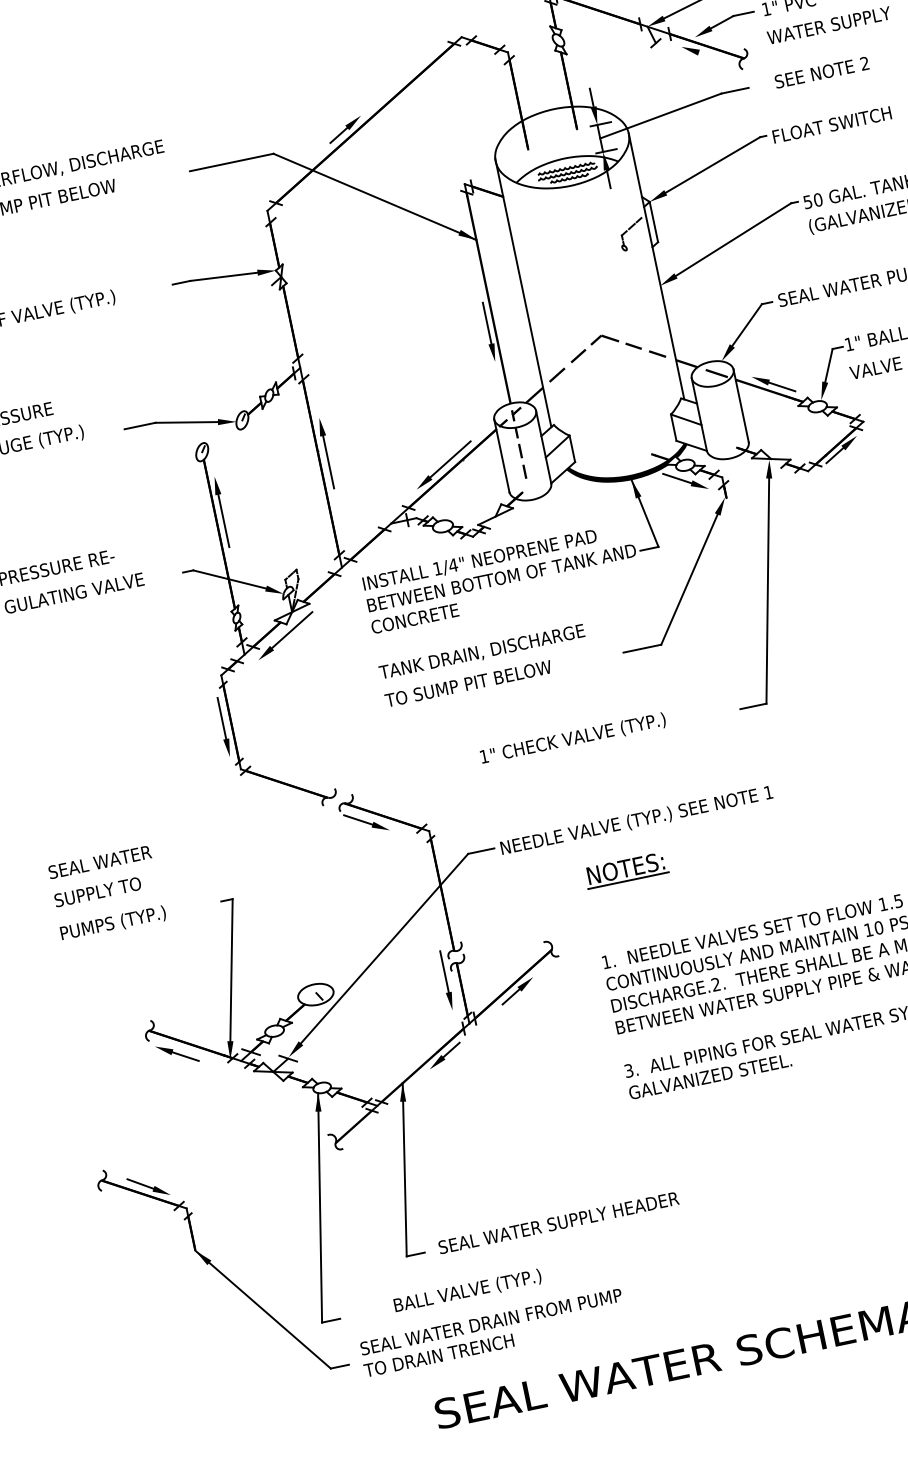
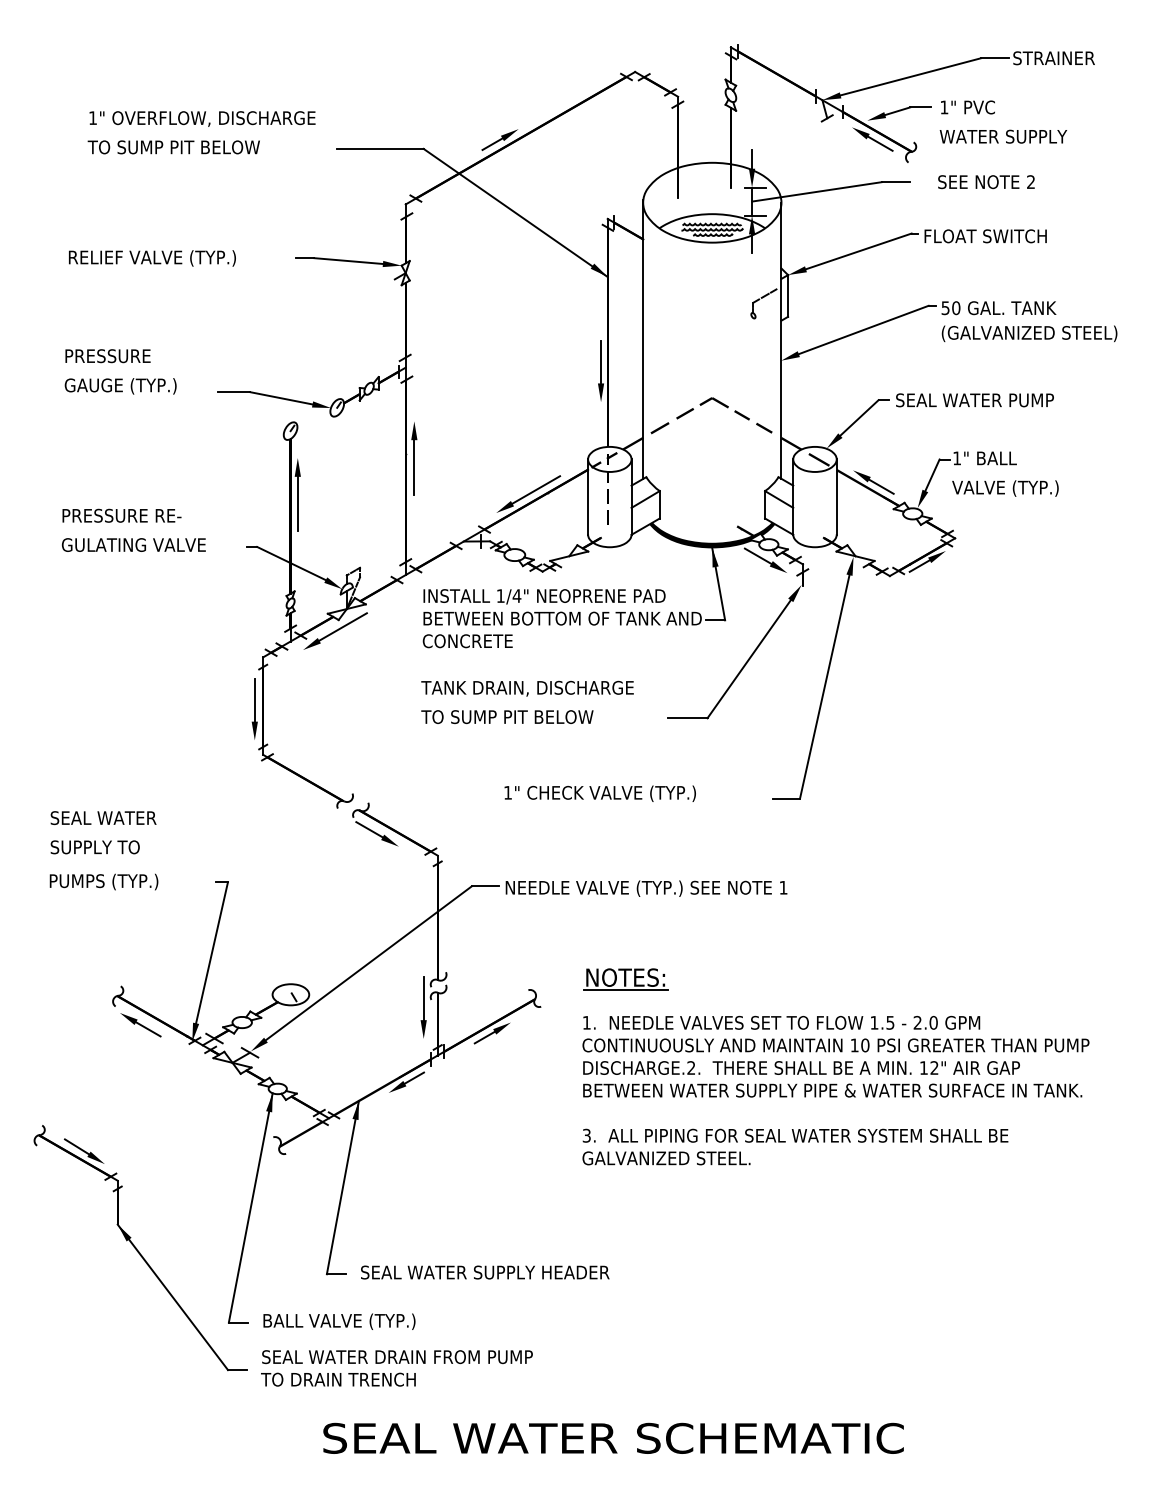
line: (712, 56) -> (880, 143), added
part: (625, 870) -> (625, 979), moved
text: (467, 1291) -> (339, 1321), moved

